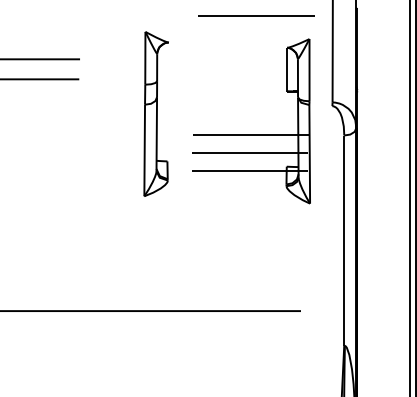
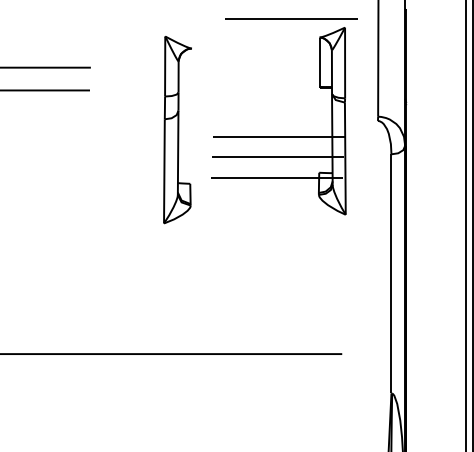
part: (251, 134) -> (279, 136), moved

